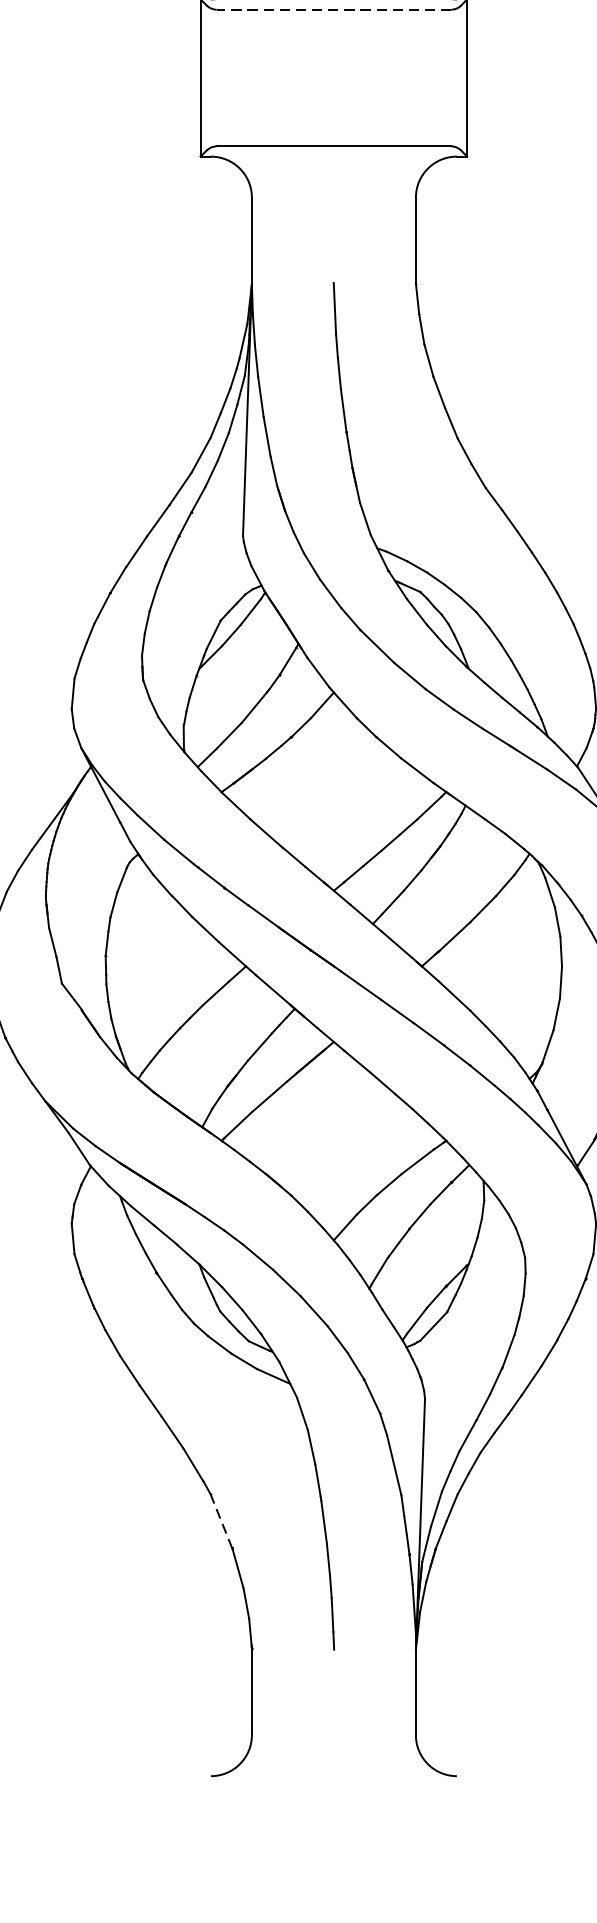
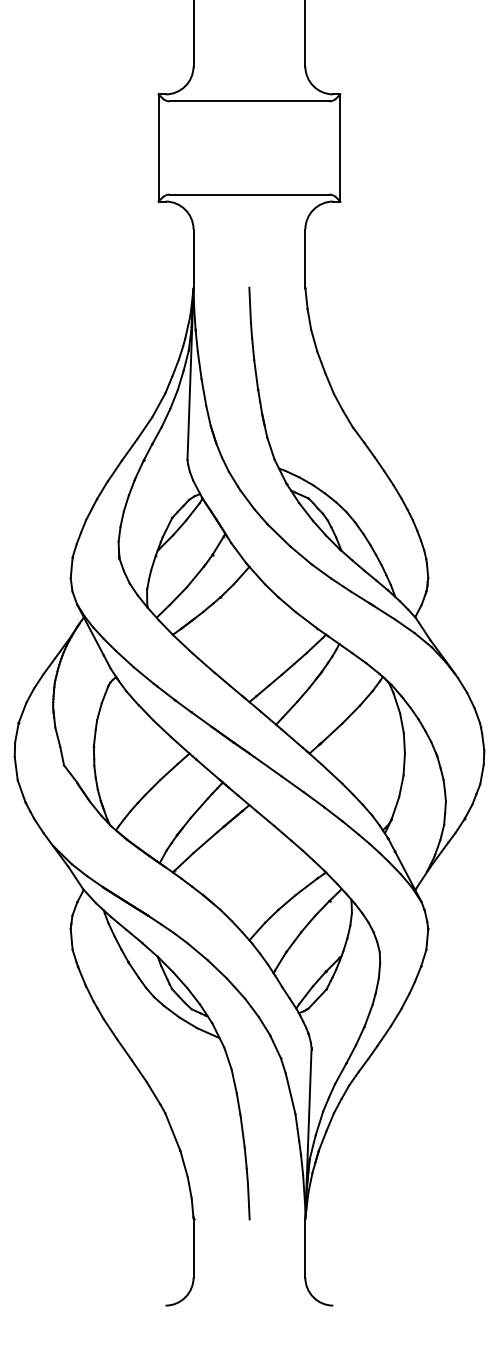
line: (333, 9) -> (249, 101), dashed -> solid
line: (222, 1522) -> (173, 1132), dashed -> solid

